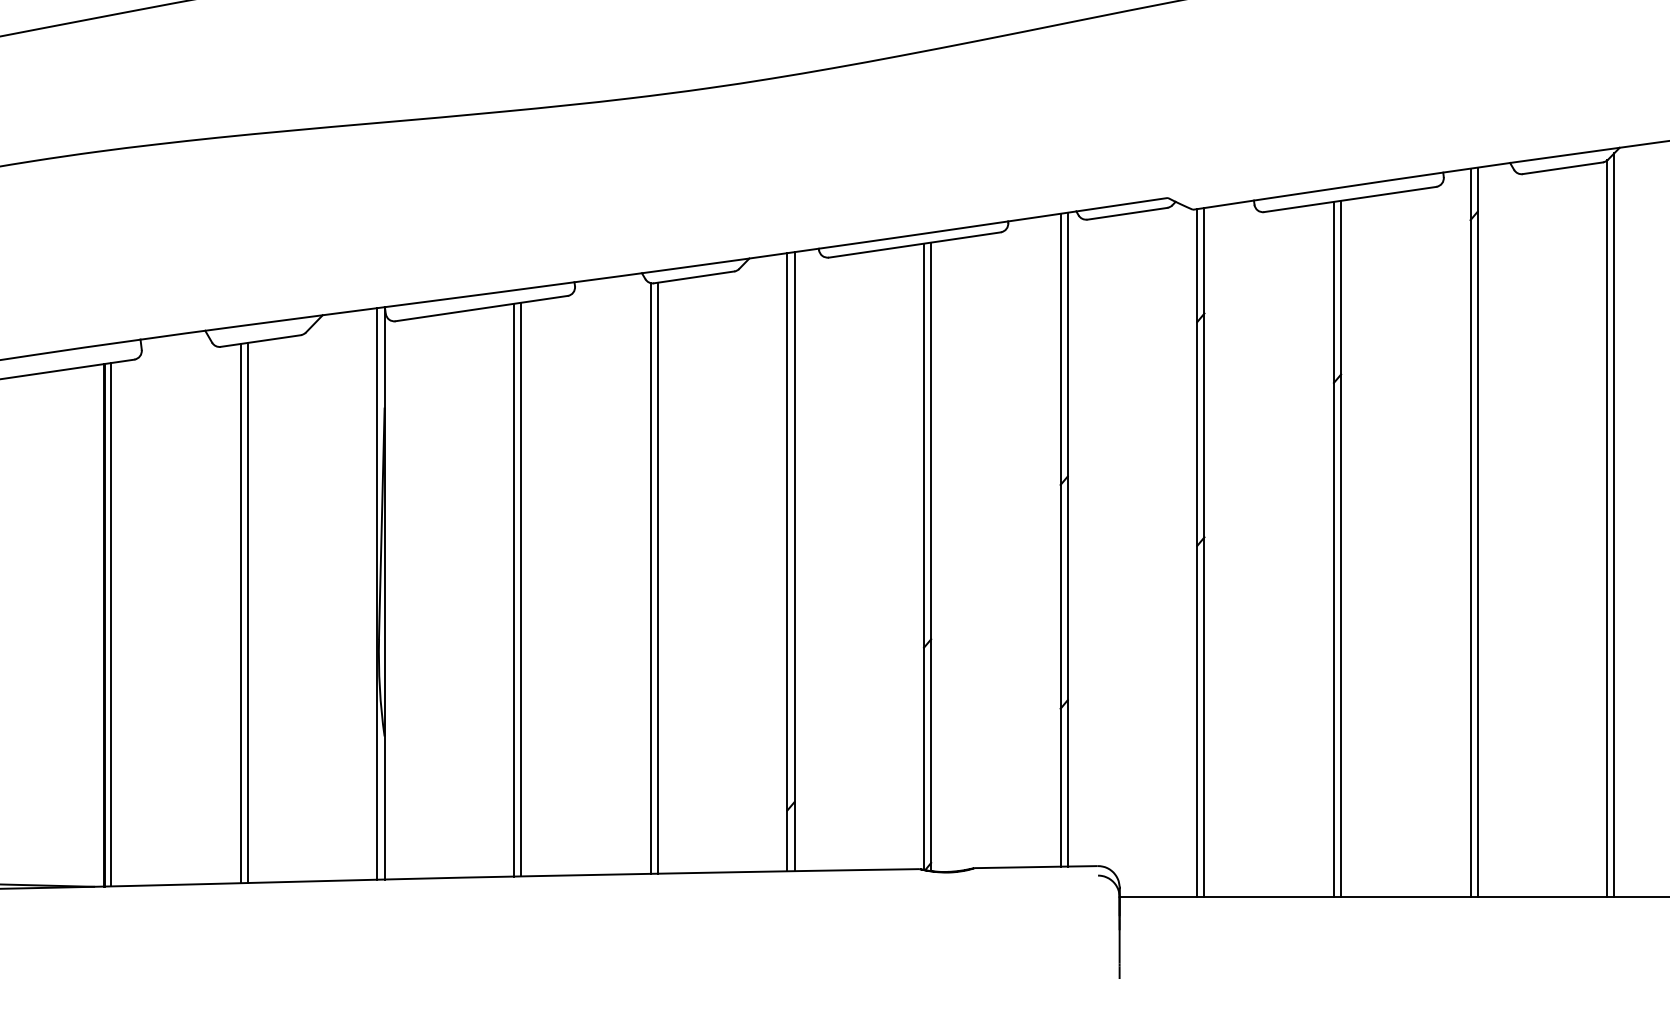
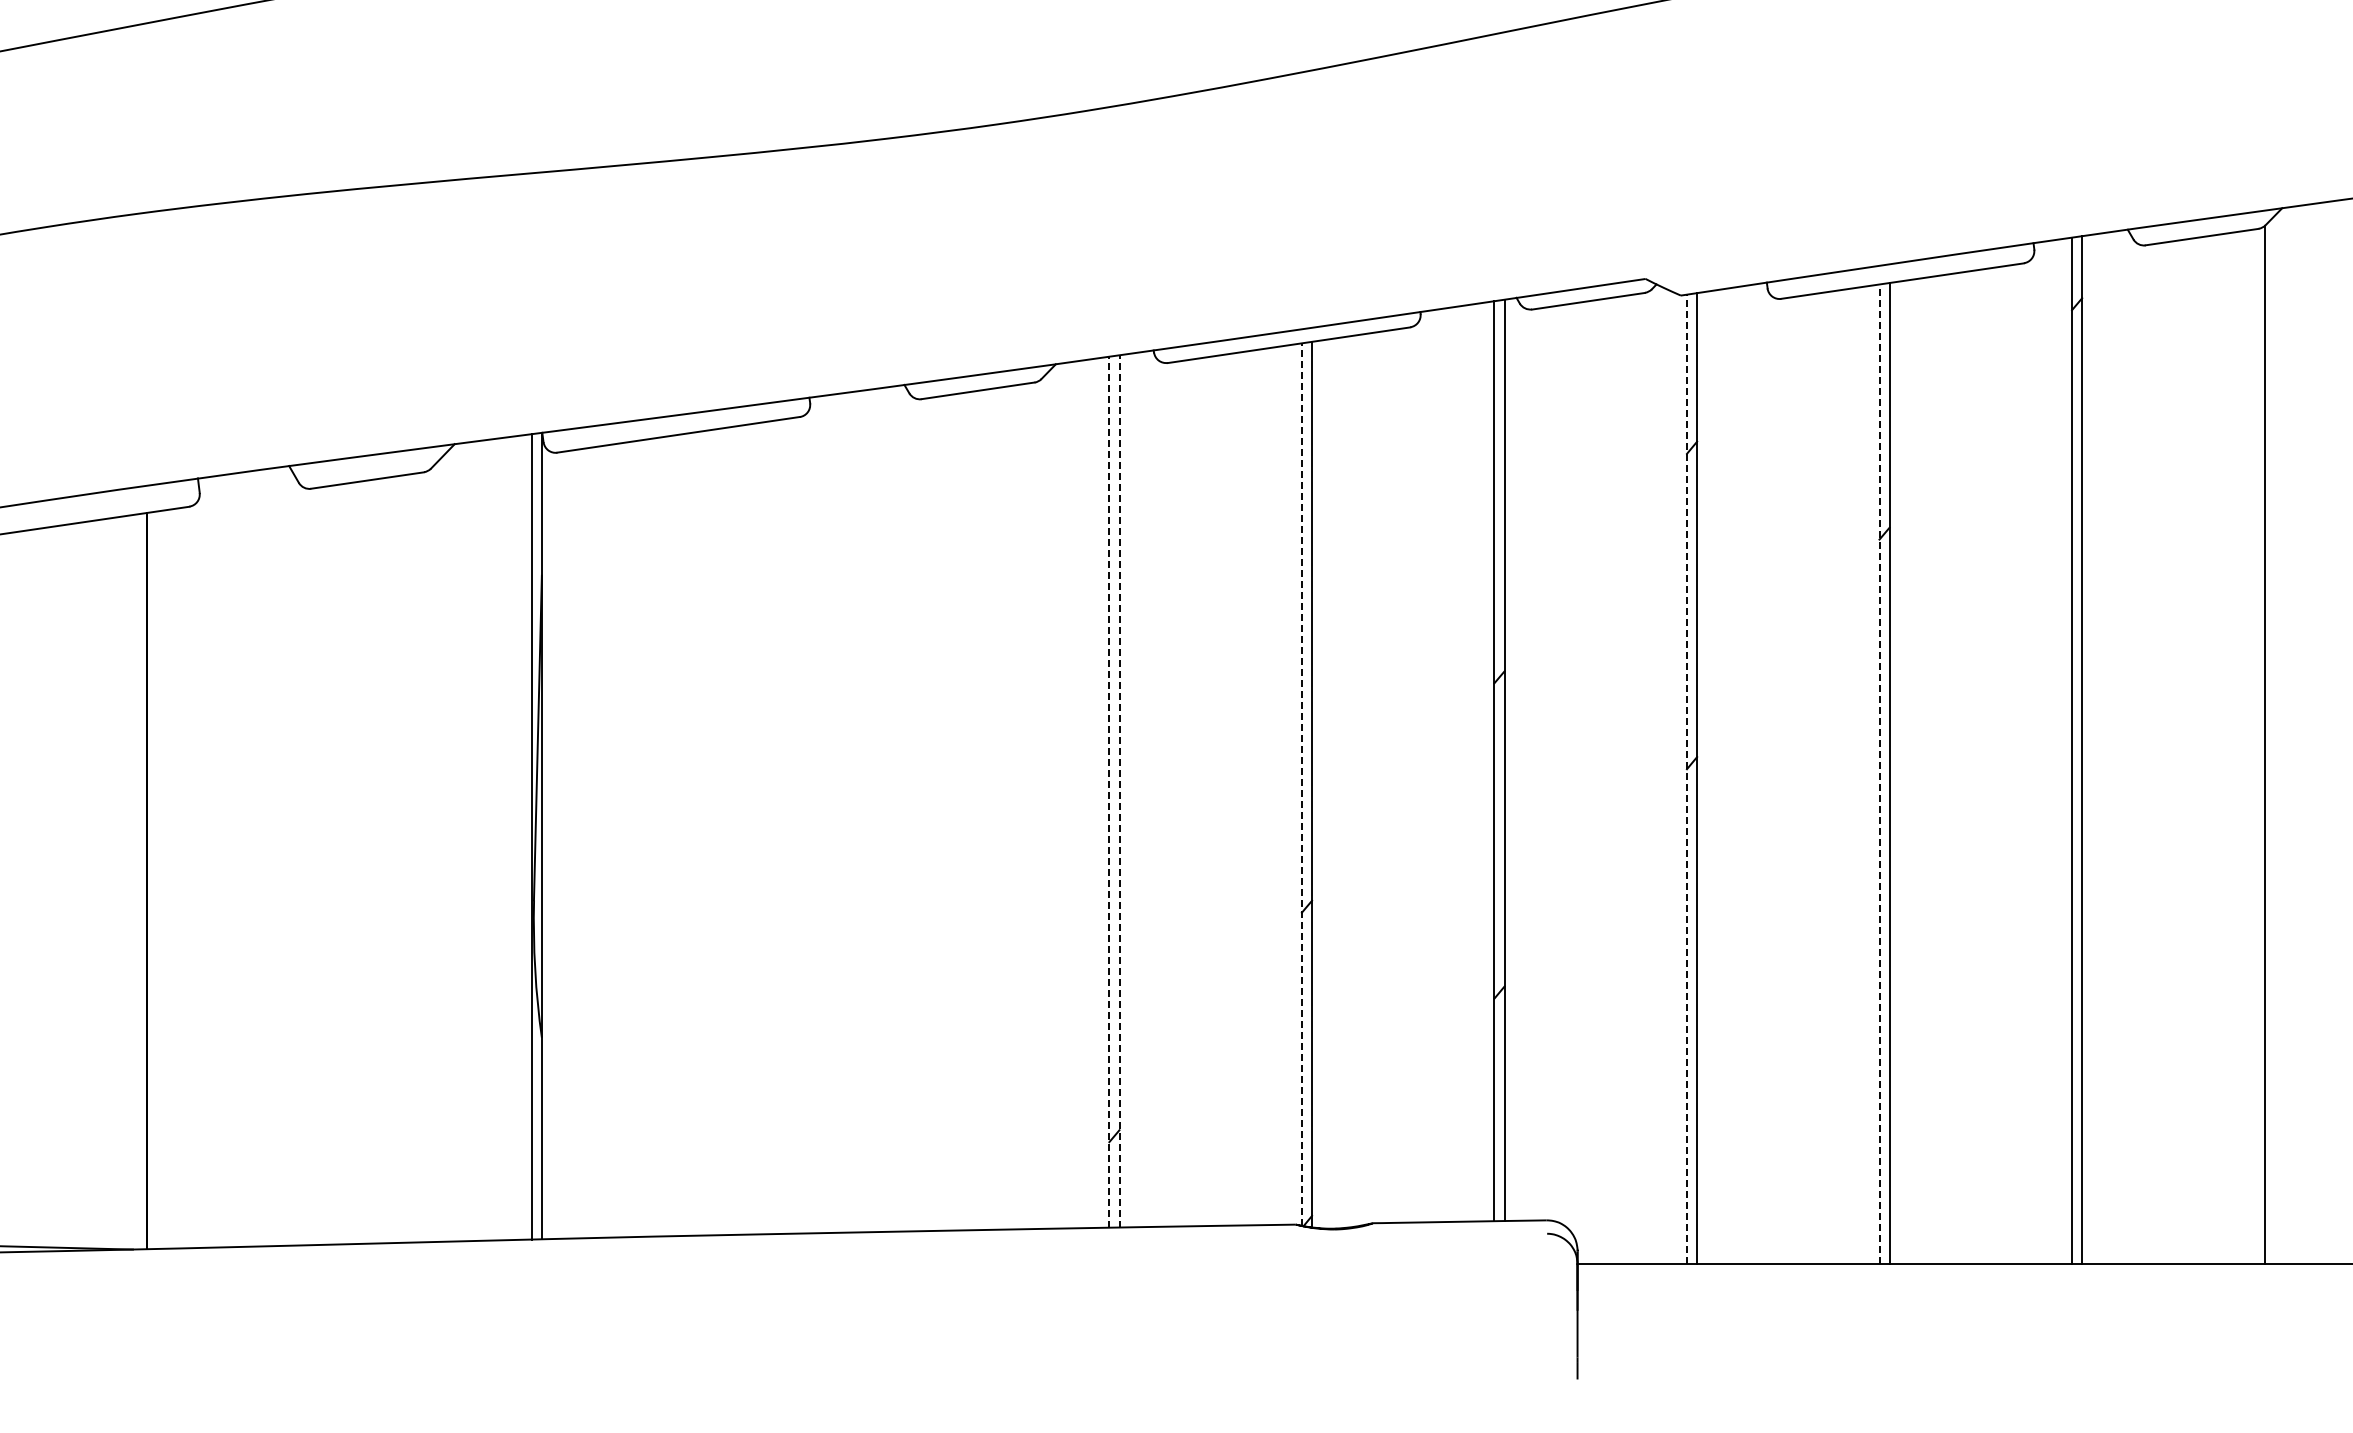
line: (1614, 524) -> (2274, 739), removed
line: (1333, 549) -> (1879, 774), solid -> dashed
line: (1196, 553) -> (1686, 779), solid -> dashed
line: (923, 556) -> (1301, 784), solid -> dashed
line: (787, 561) -> (1109, 791), solid -> dashed
line: (794, 561) -> (1119, 791), solid -> dashed
line: (650, 578) -> (916, 814), removed
line: (657, 578) -> (926, 814), removed
line: (521, 589) -> (734, 830), removed
line: (514, 590) -> (724, 831), removed
line: (248, 612) -> (349, 863), removed
line: (240, 613) -> (339, 864), removed
line: (111, 624) -> (156, 879), removed

